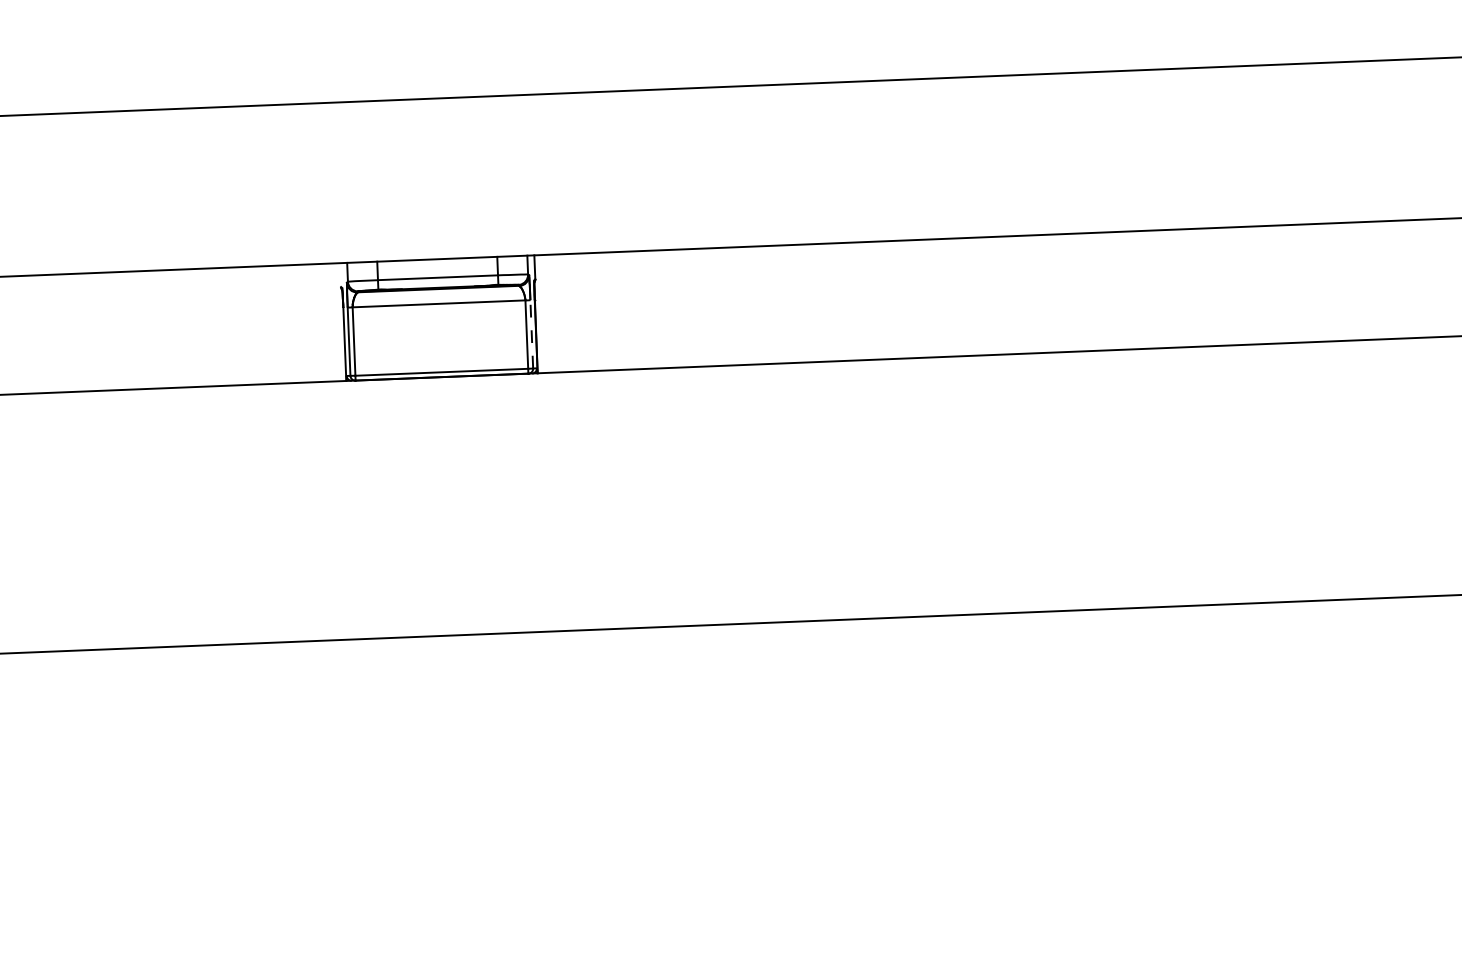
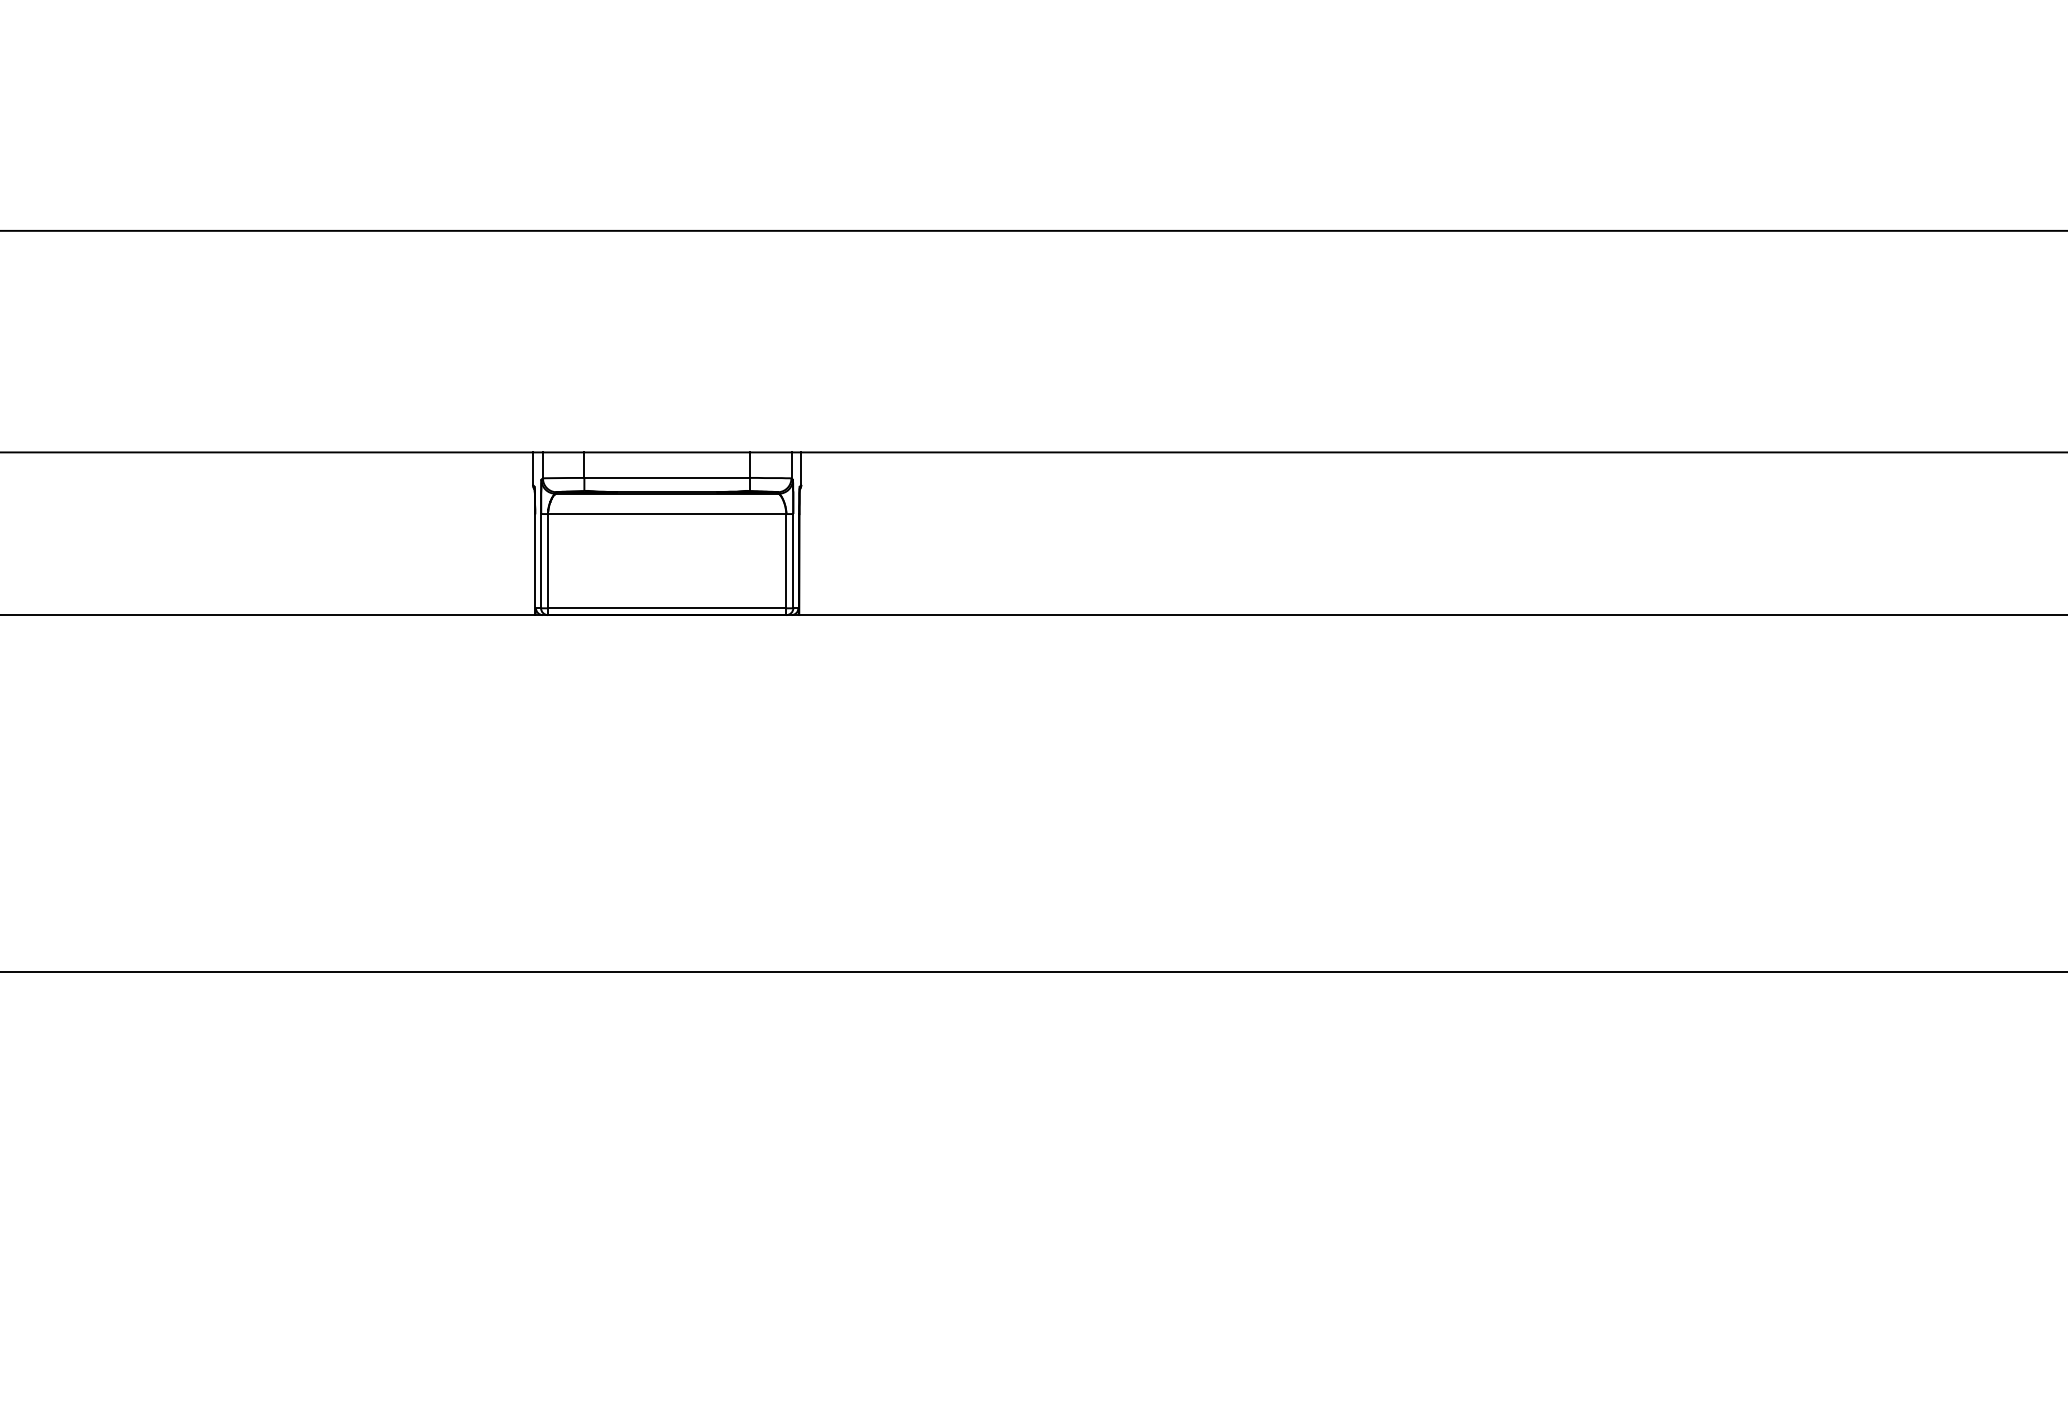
line: (340, 274) -> (533, 468), added
line: (531, 333) -> (793, 560), dashed -> solid

